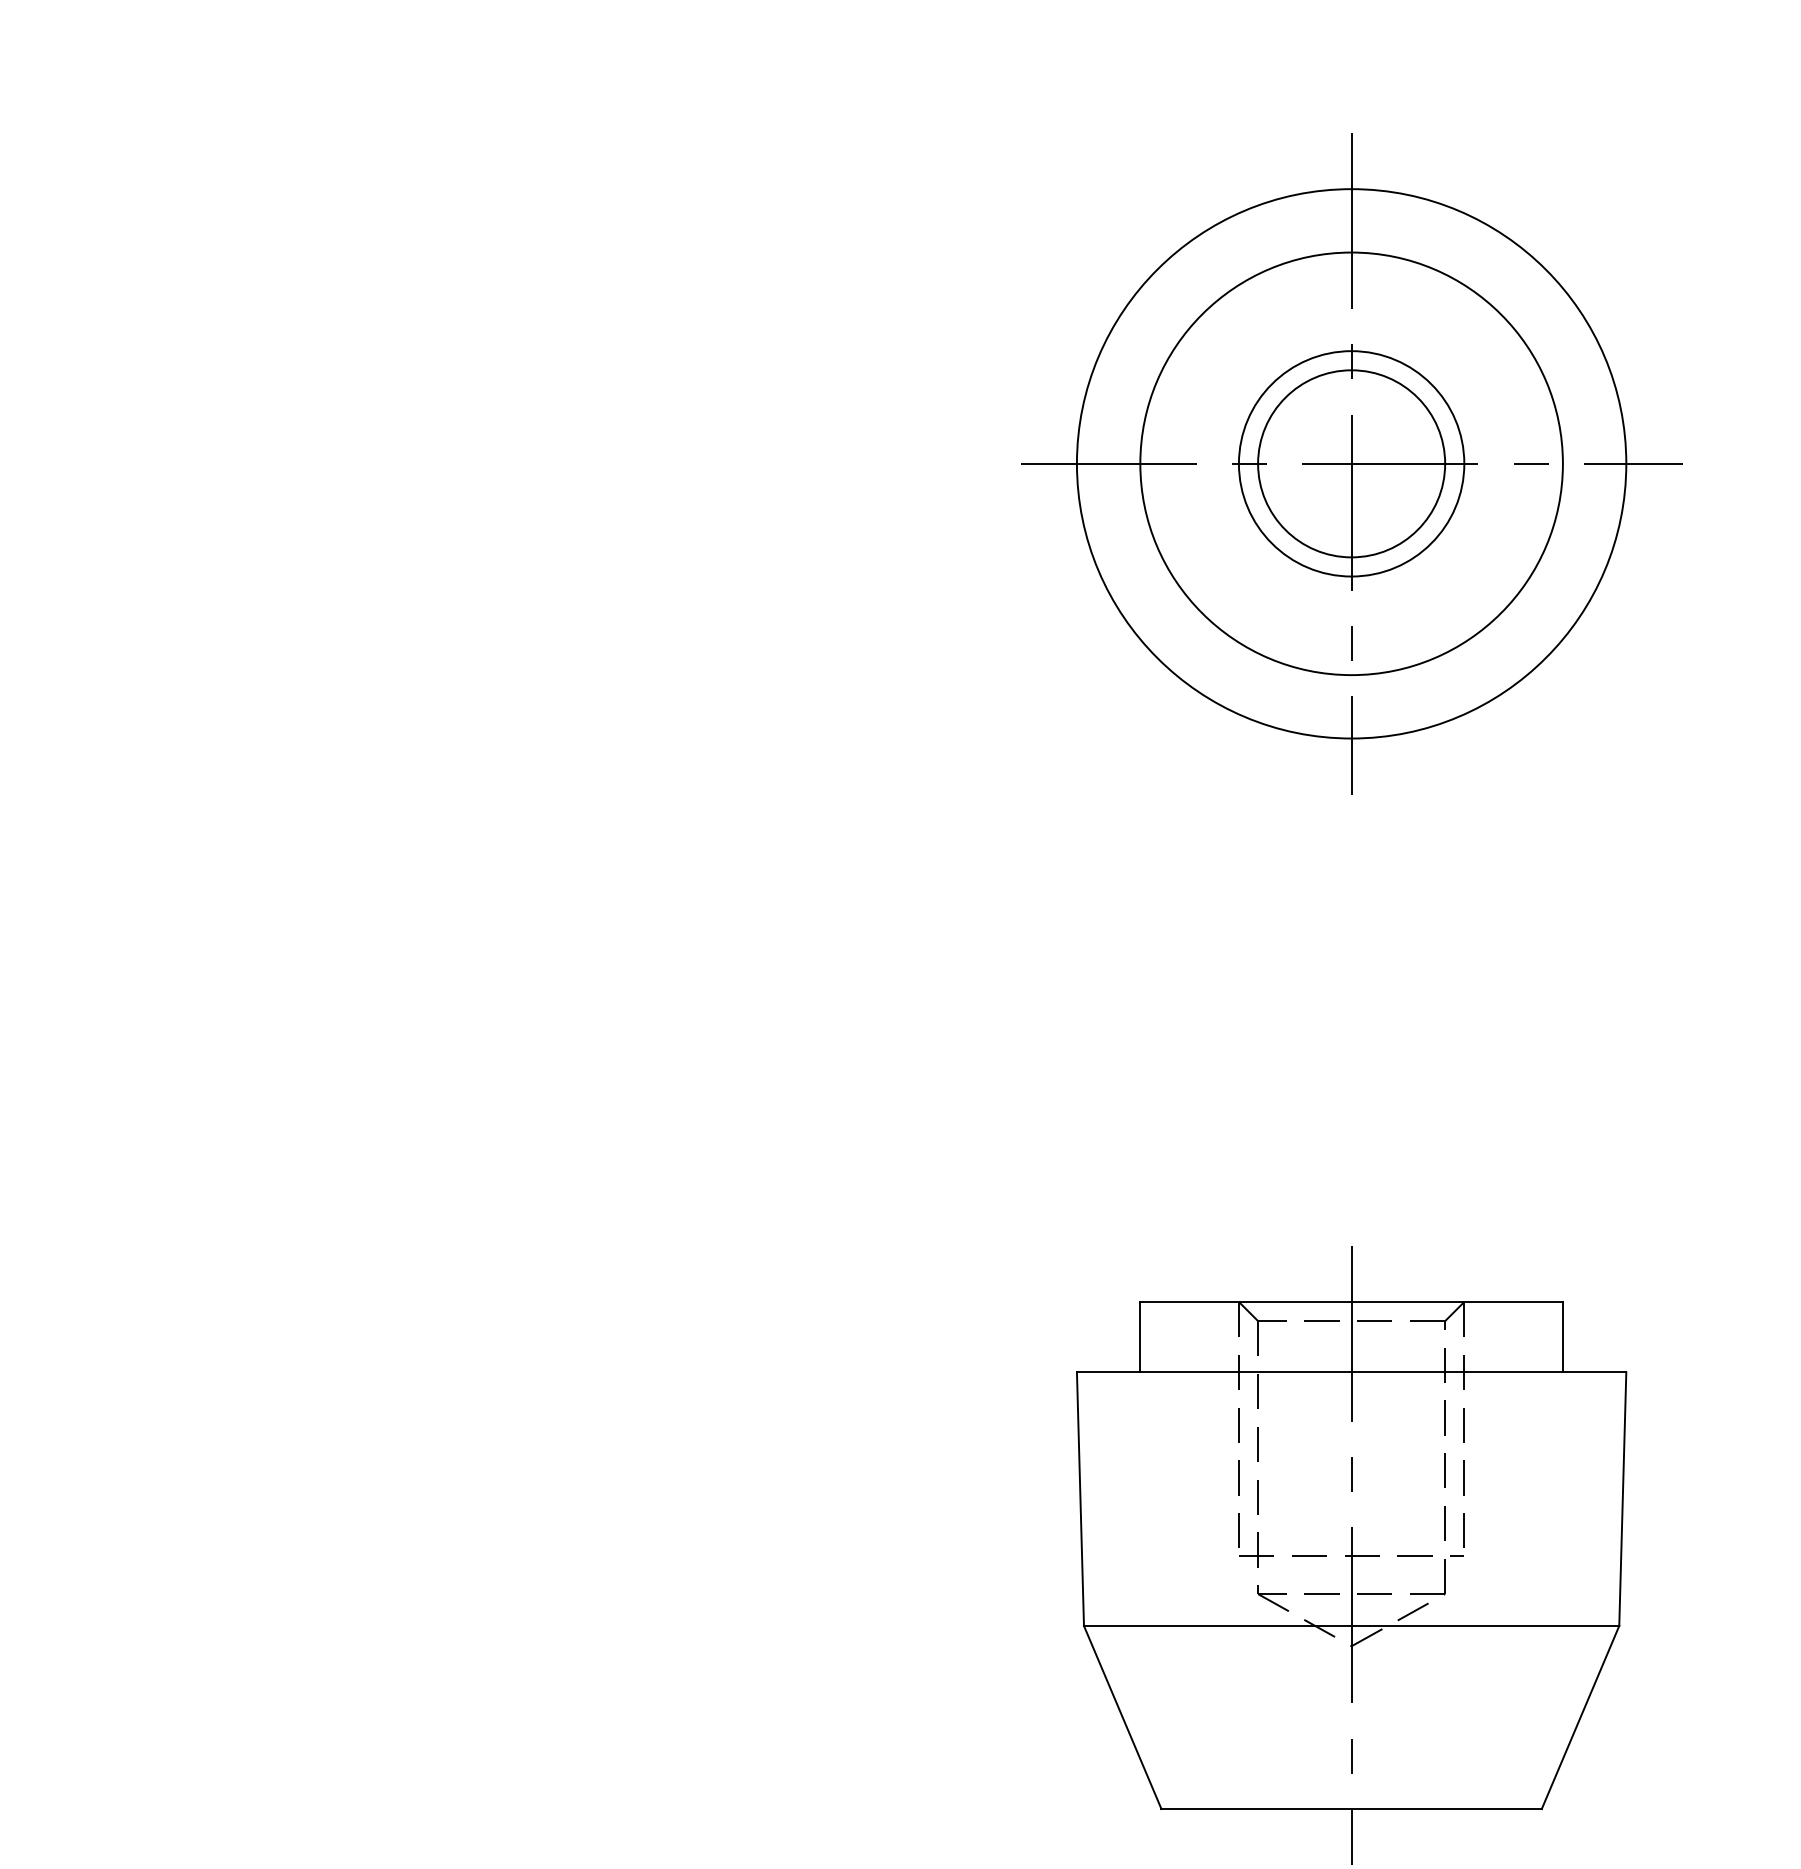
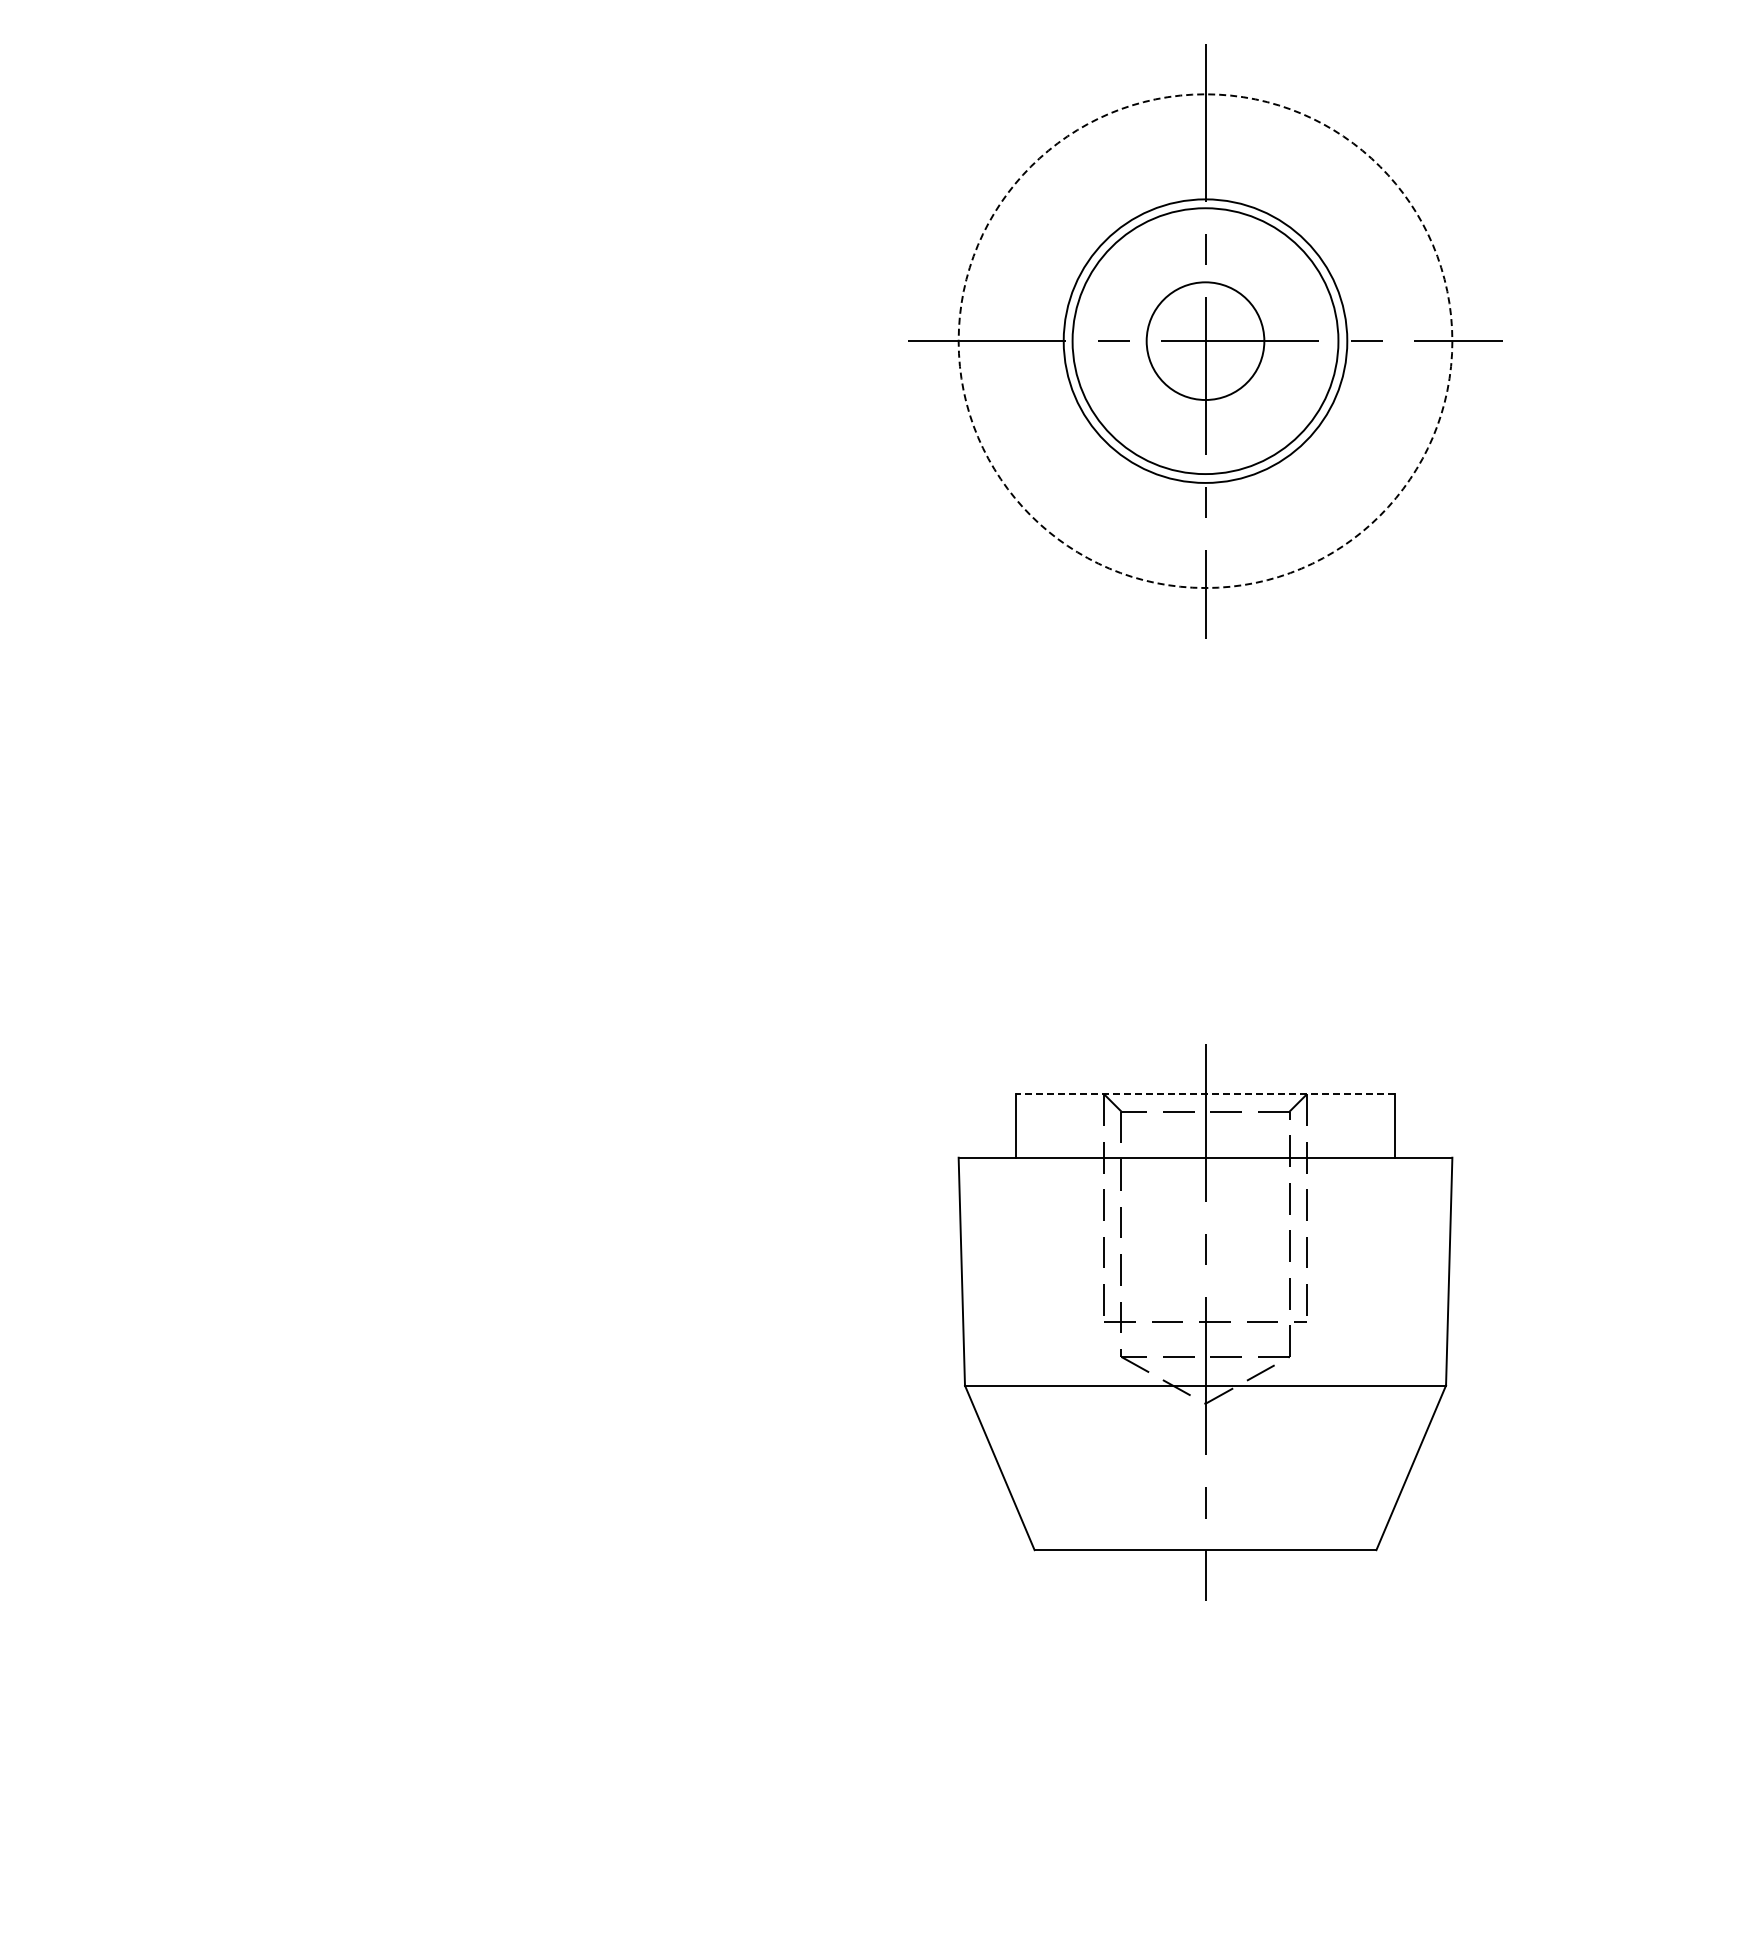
circle: (1351, 463) -> (1205, 340), size x1.4
circle: (1351, 464) -> (1205, 341), size x0.7
circle: (1351, 464) -> (1205, 341), size x0.7
circle: (1351, 464) -> (1205, 341), solid -> dashed
line: (1351, 1302) -> (1205, 1094), solid -> dashed

